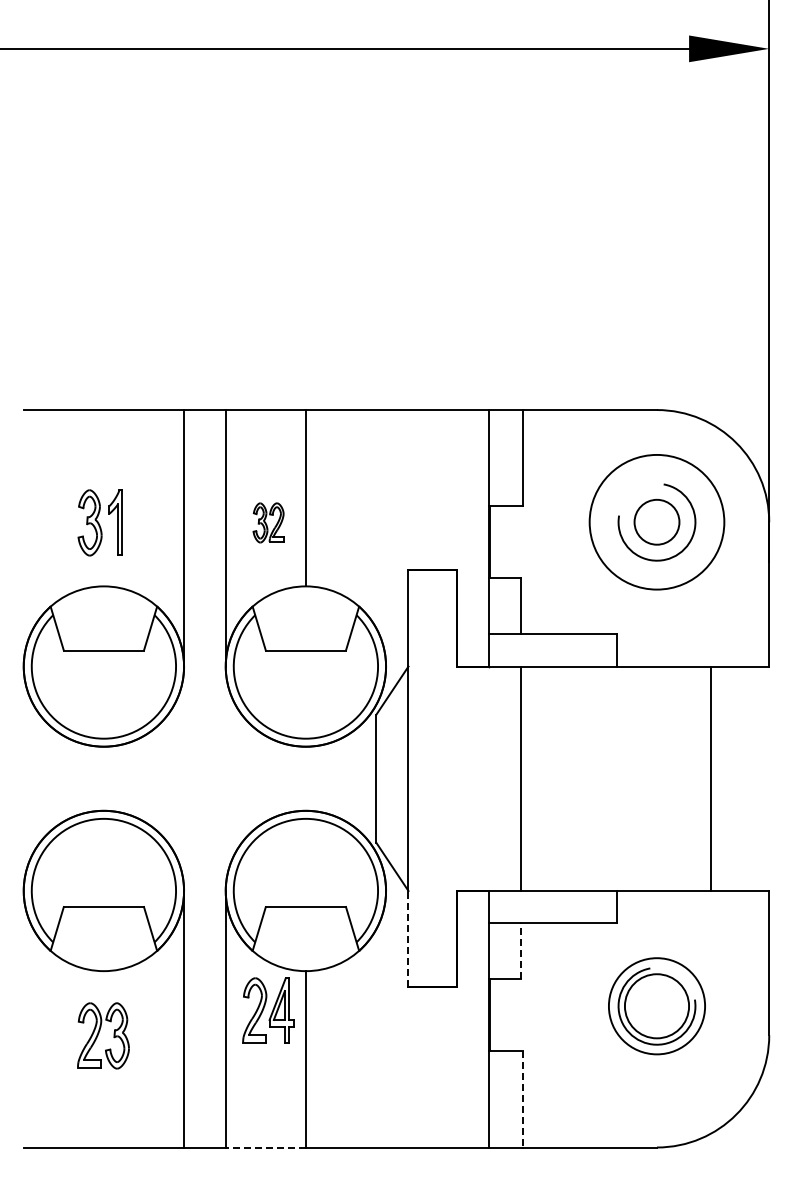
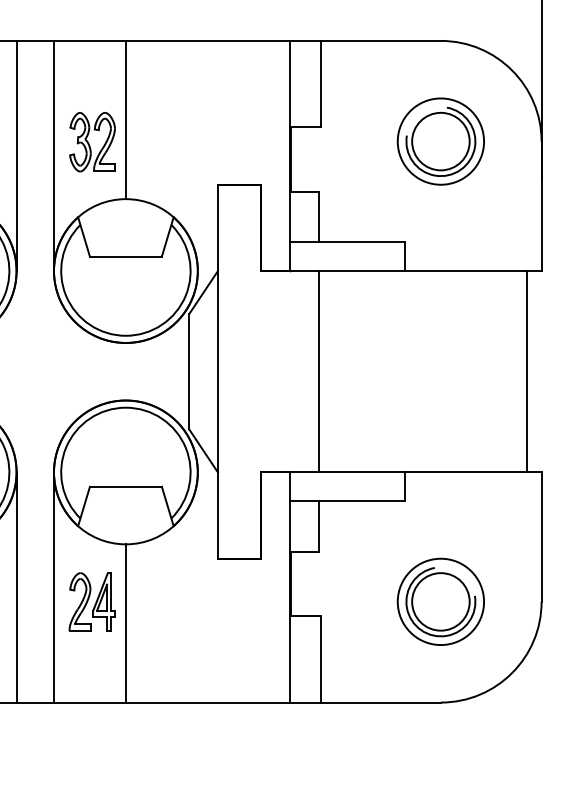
part: (268, 522) -> (92, 141), size x1.67
circle: (656, 522) -> (440, 141), size x0.71
circle: (656, 522) -> (440, 141), size x1.43
line: (711, 778) -> (527, 371), moved
line: (408, 938) -> (217, 515), dashed -> solid
line: (520, 950) -> (318, 525), dashed -> solid
part: (656, 1006) -> (440, 602), moved
part: (268, 1010) -> (92, 602), moved
line: (522, 1099) -> (320, 659), dashed -> solid
line: (265, 1147) -> (89, 702), dashed -> solid

